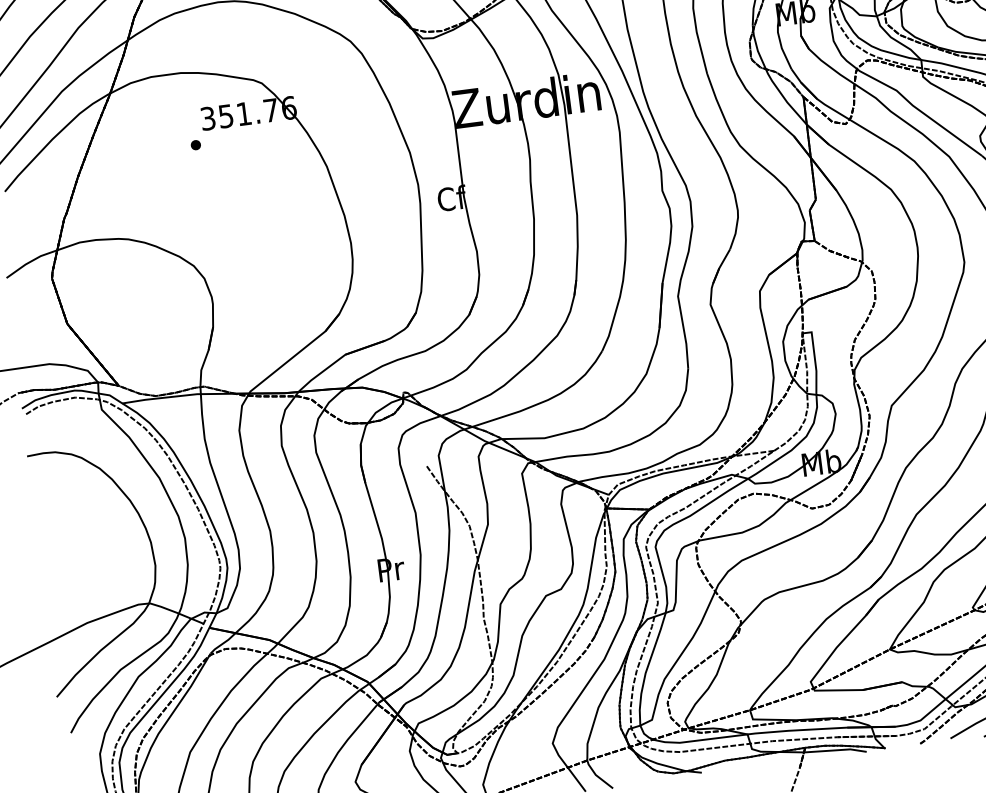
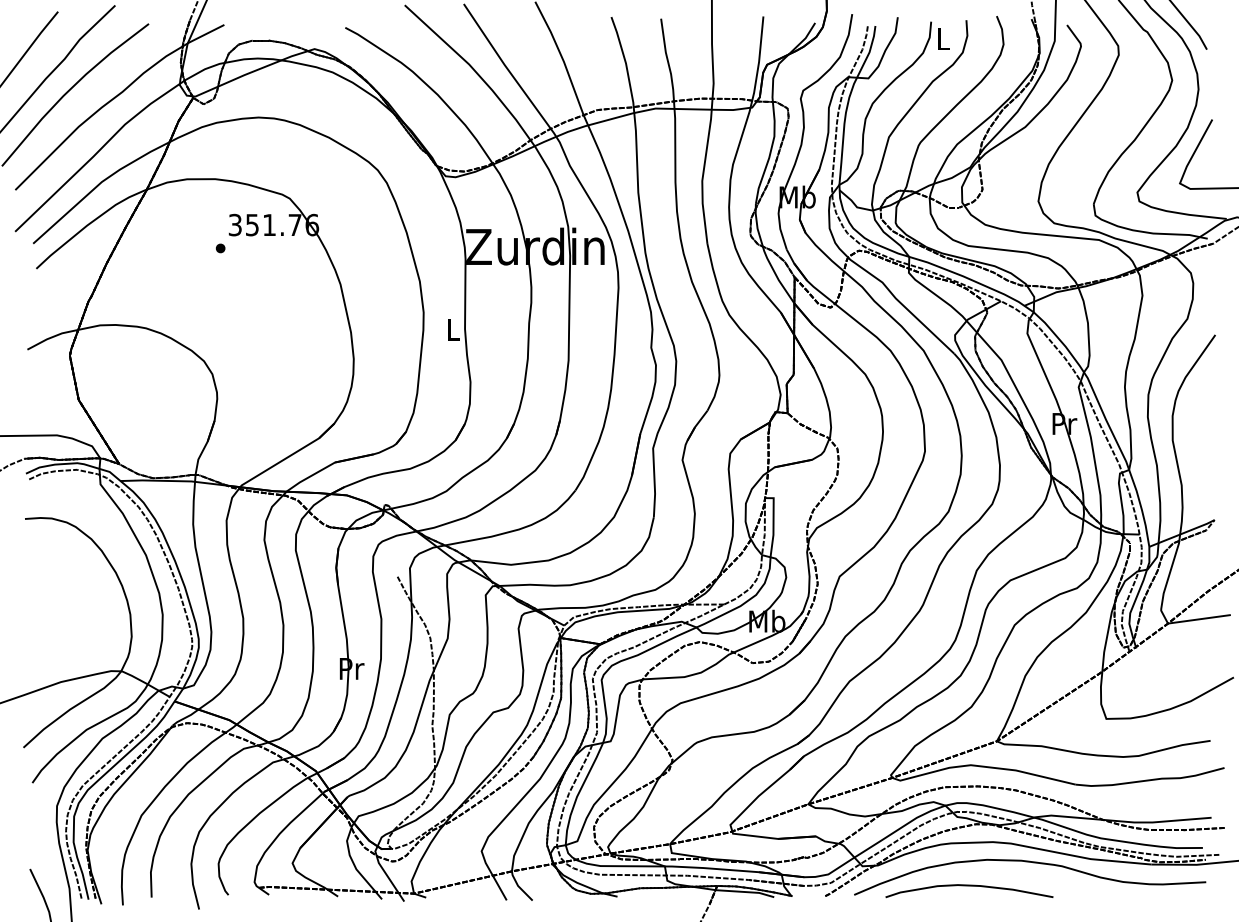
text: (451, 197) -> (453, 328), Cf -> L

